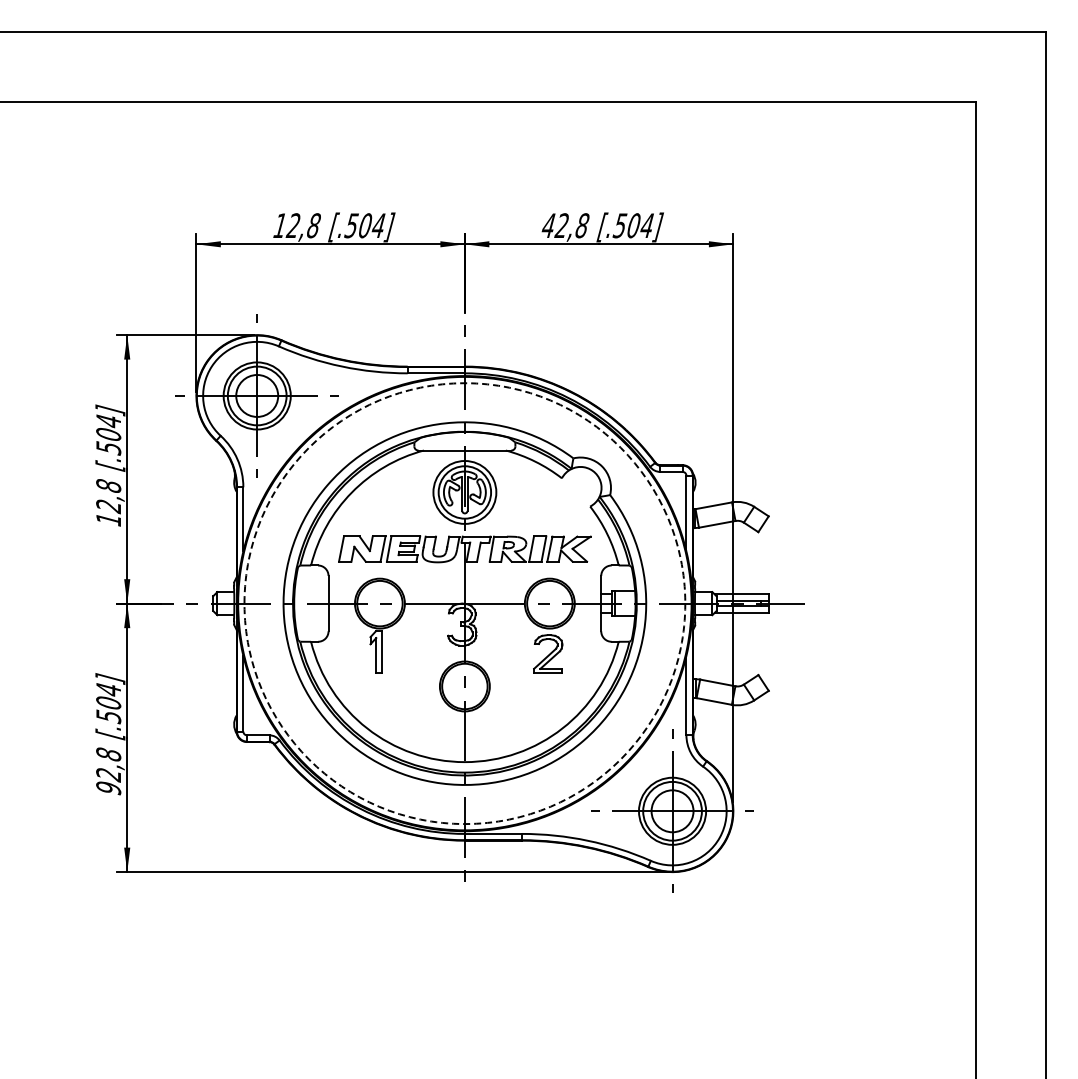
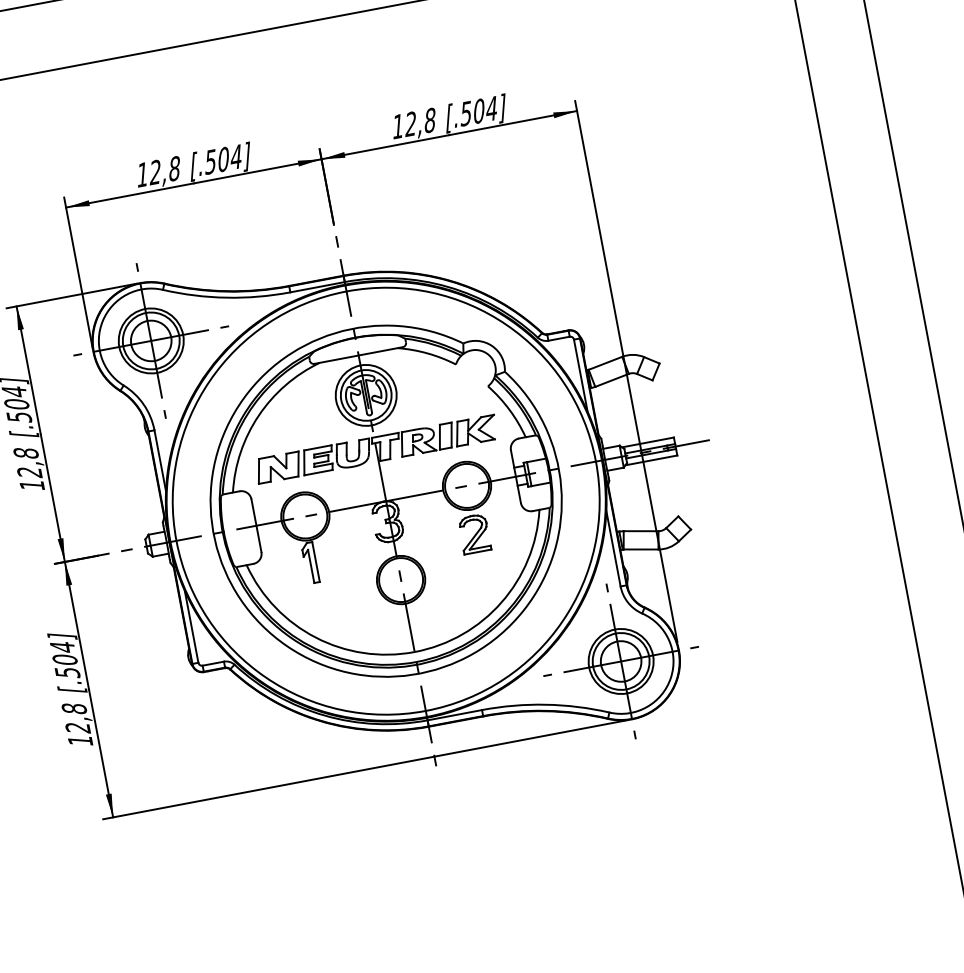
text: (548, 225) -> (397, 126), 42,8 -> 12,8
circle: (464, 603) -> (385, 501), dashed -> solid
text: (108, 788) -> (80, 741), 92,8 -> 12,8

